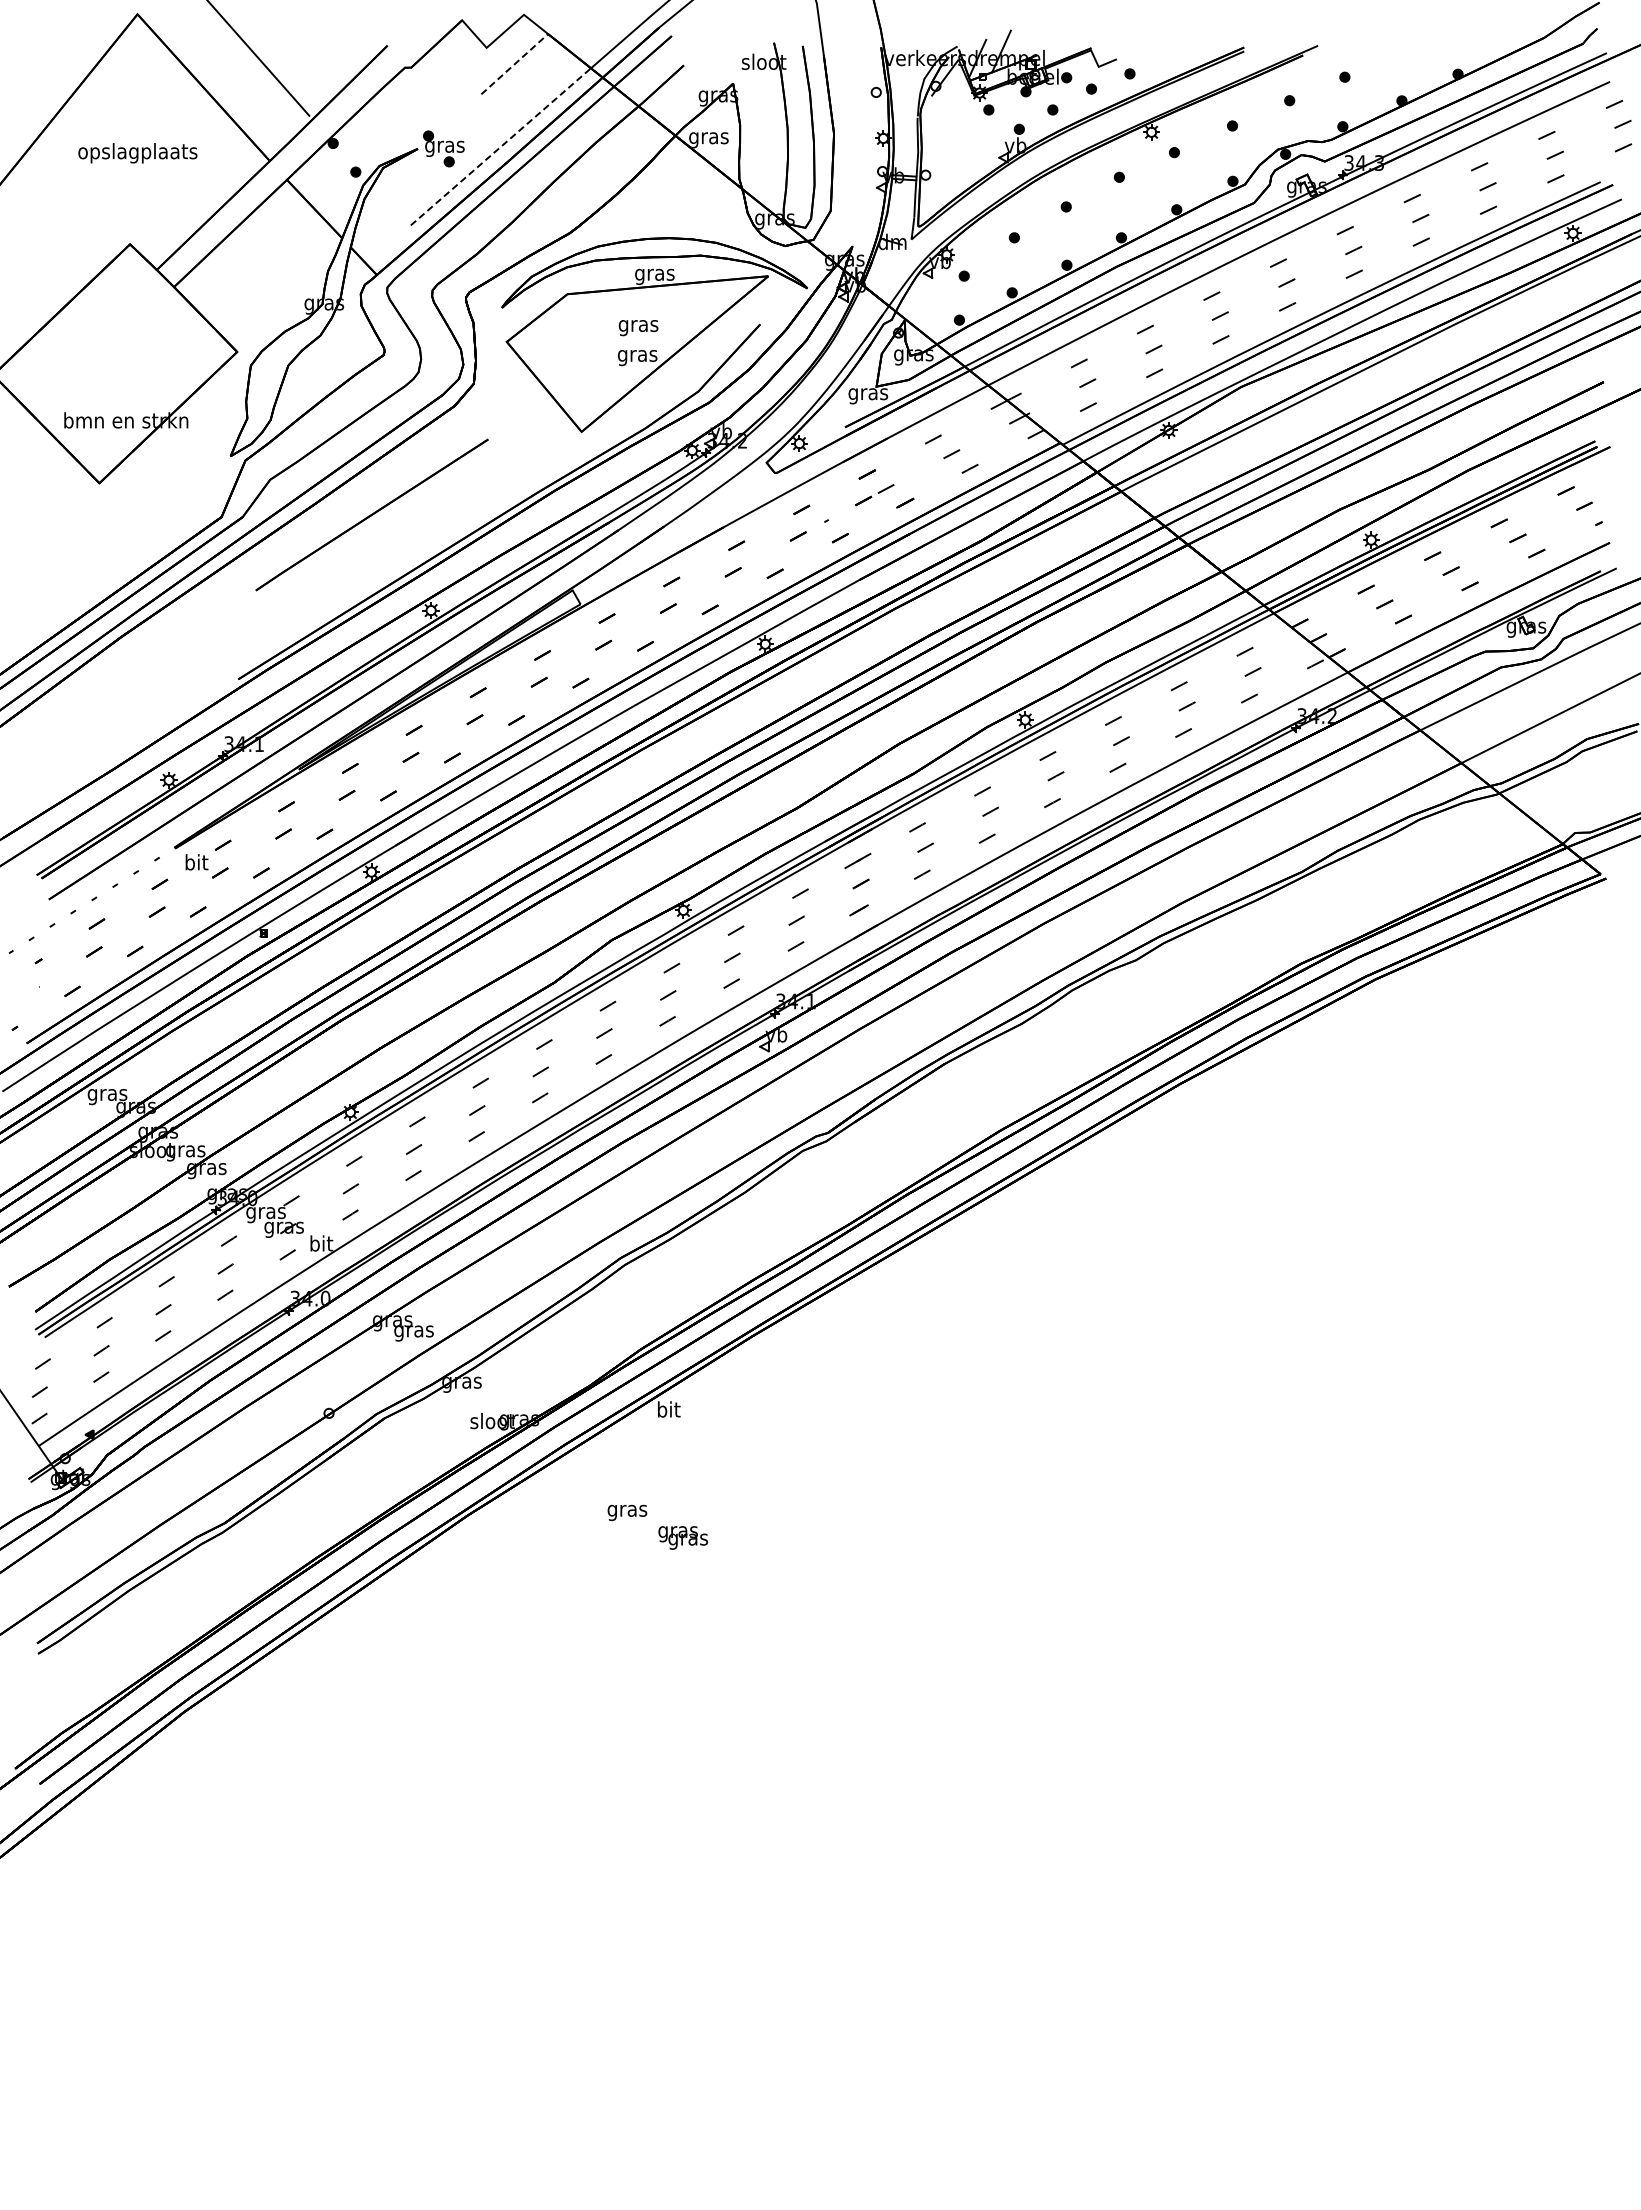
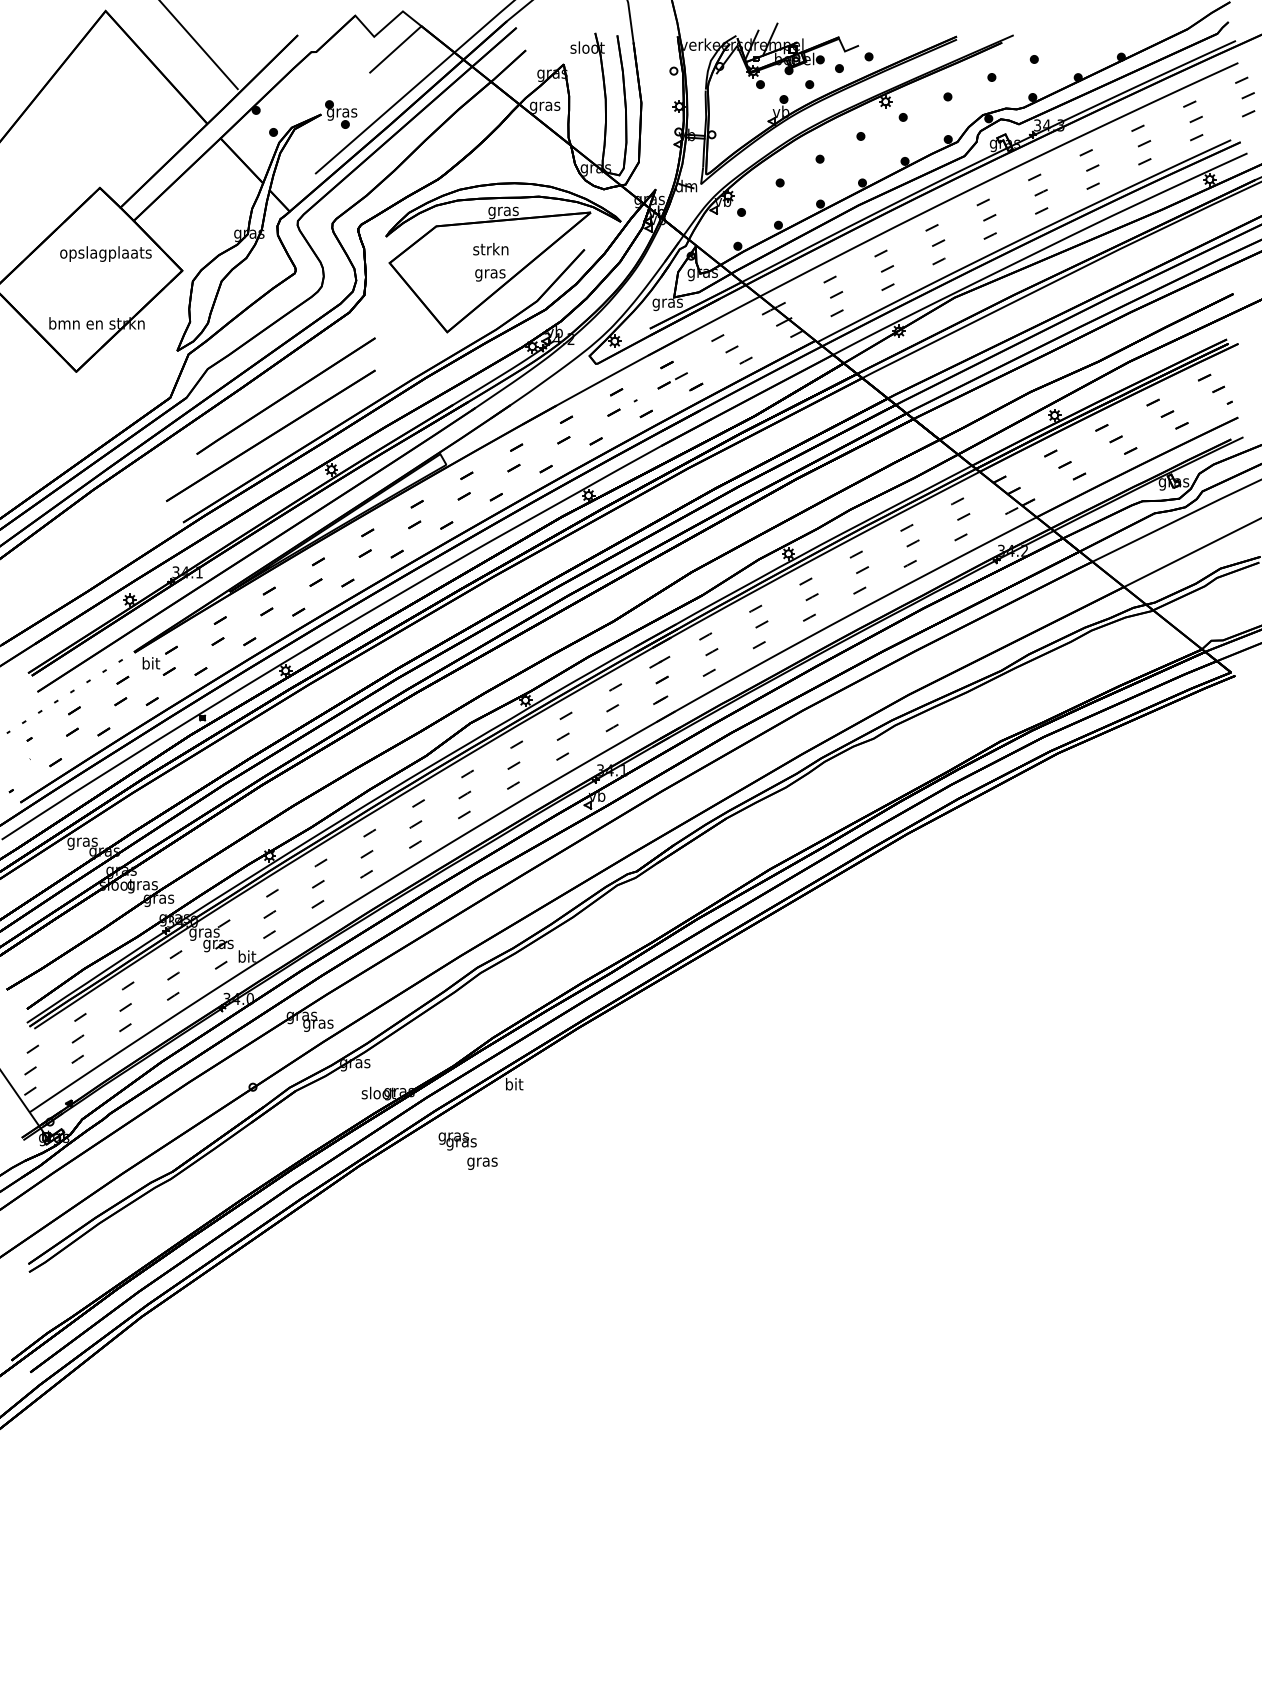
line: (514, 64) -> (395, 49), dashed -> solid
line: (500, 146) -> (384, 112), dashed -> solid
text: (137, 153) -> (105, 254), moved
text: (638, 325) -> (491, 250), gras -> strkn
line: (352, 566) -> (271, 435), added
text: (682, 1537) -> (457, 1141), moved

